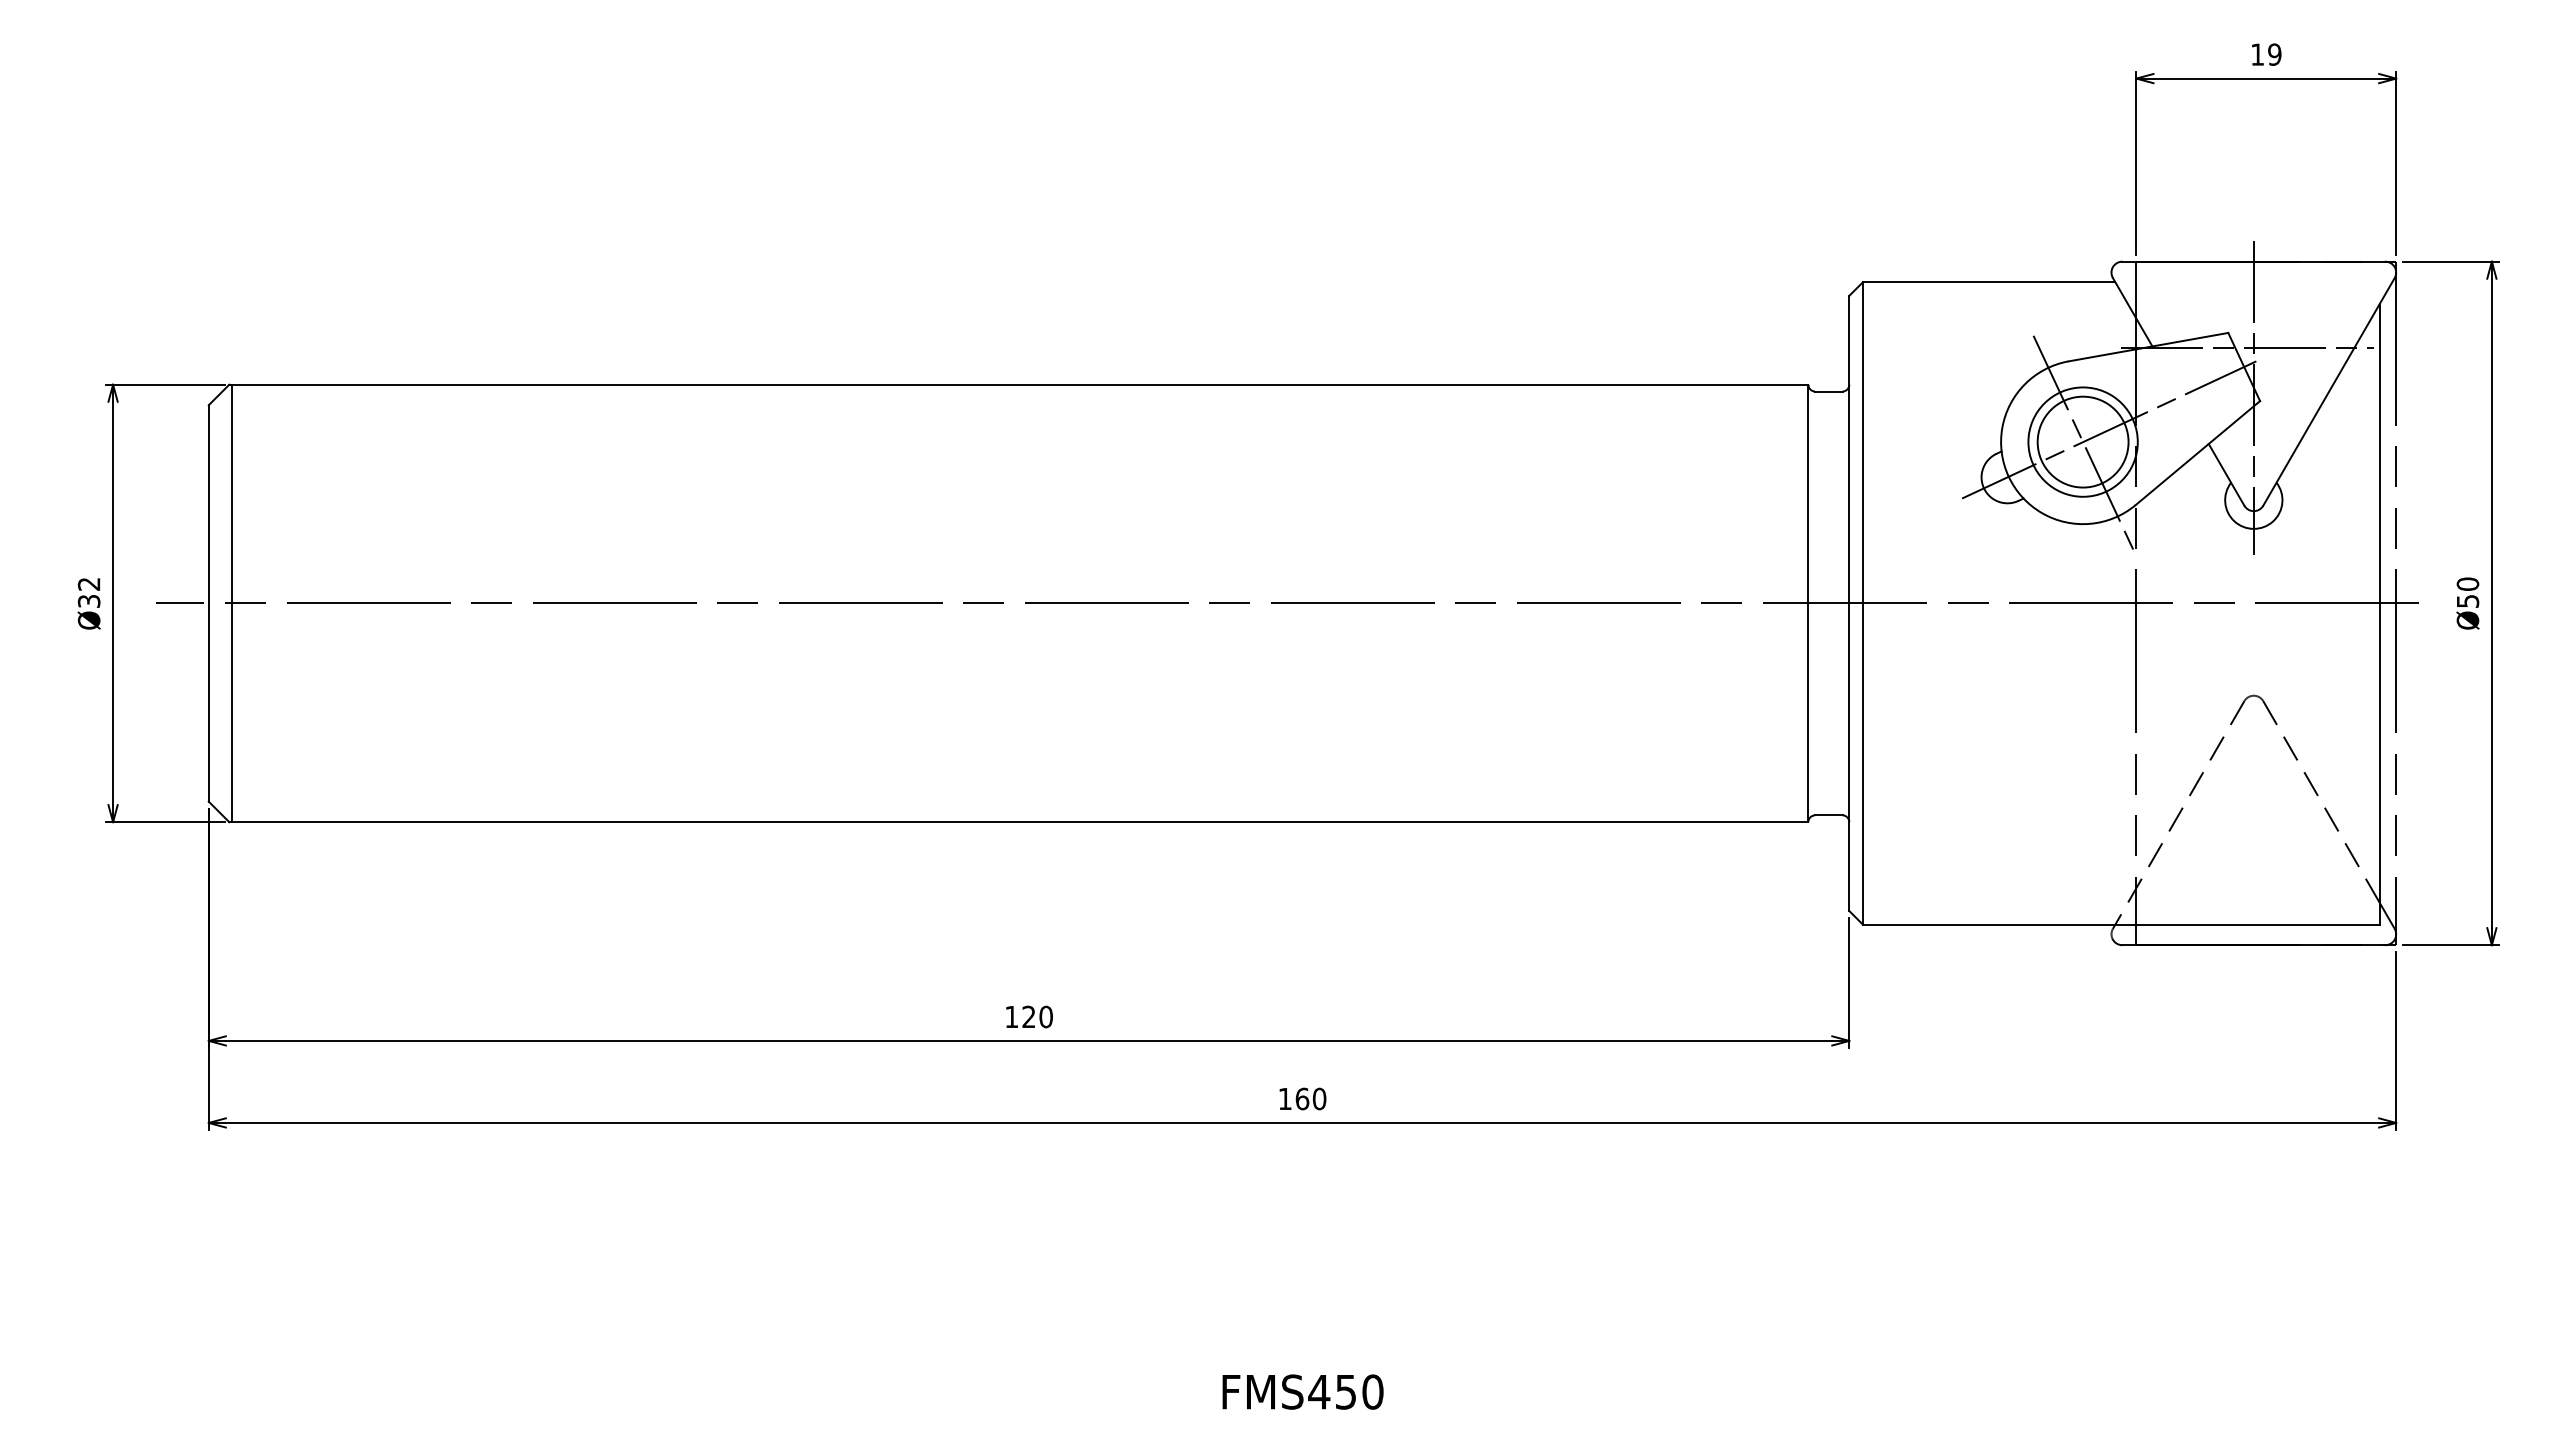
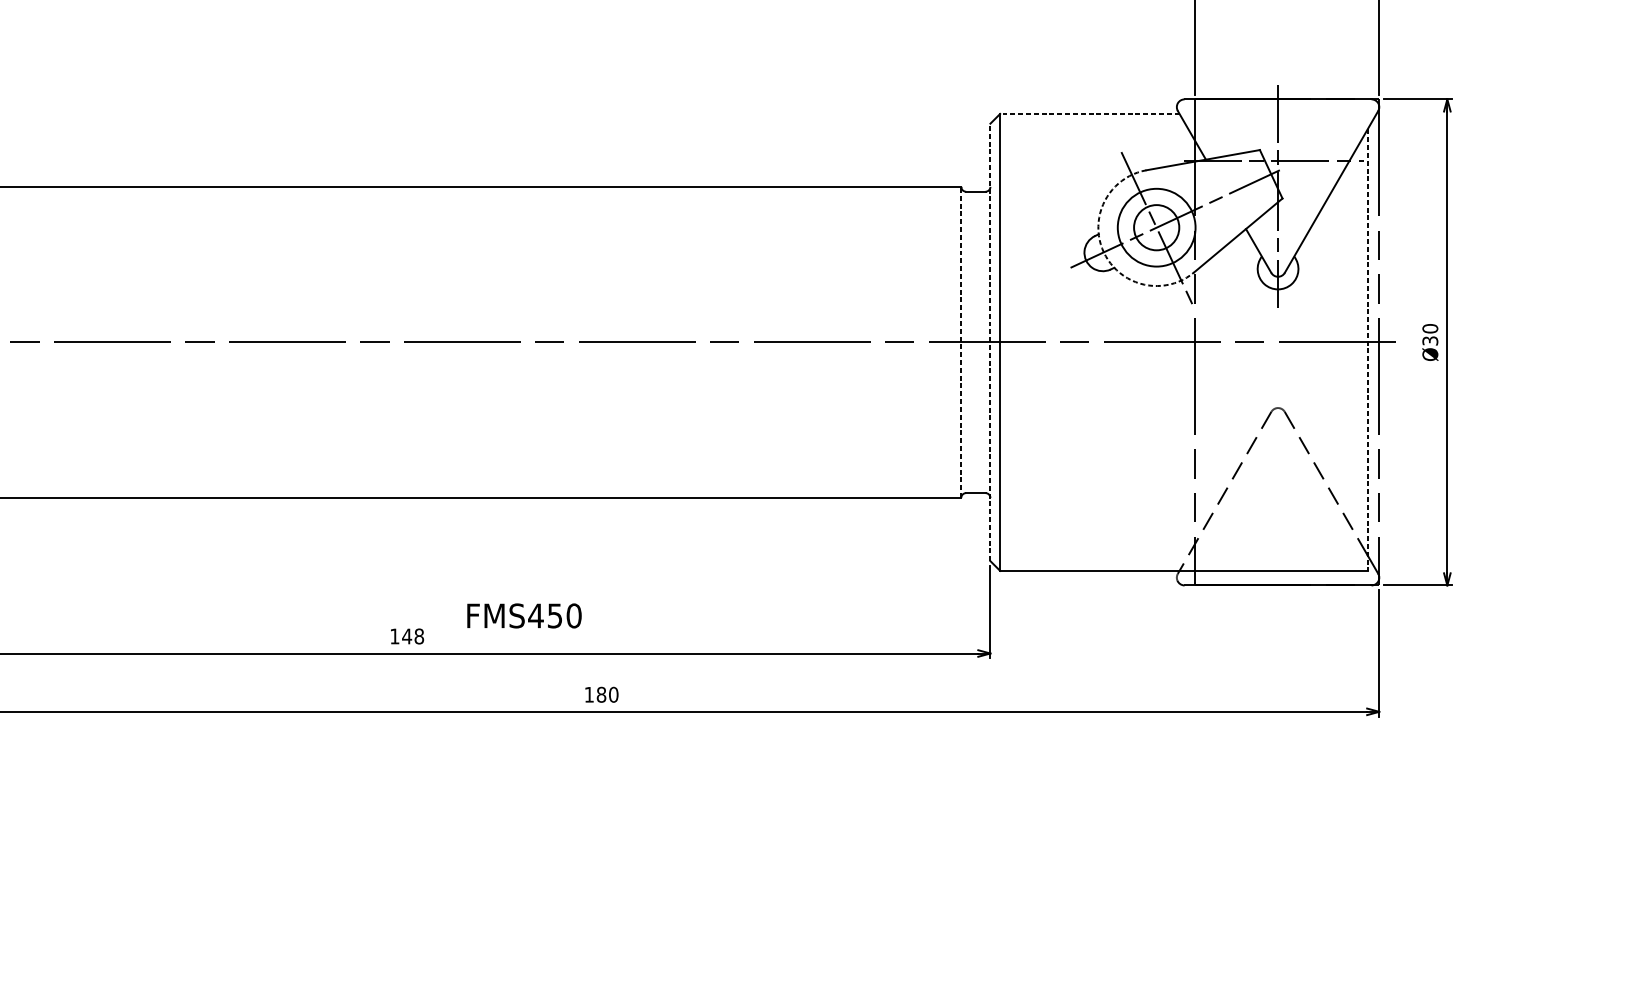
line: (1988, 282) -> (1089, 114), solid -> dashed
circle: (2082, 441) -> (1156, 227), size x0.7
arc: (2008, 476) -> (1103, 252), solid -> dashed
text: (2467, 601) -> (1430, 341), Ø50 -> Ø30
line: (1808, 603) -> (961, 342), solid -> dashed
line: (1849, 603) -> (990, 342), solid -> dashed
line: (2379, 614) -> (1367, 350), solid -> dashed
text: (1036, 1016) -> (412, 636), 120 -> 148
text: (1302, 1098) -> (601, 694), 160 -> 180
text: (1302, 1391) -> (524, 615), moved

